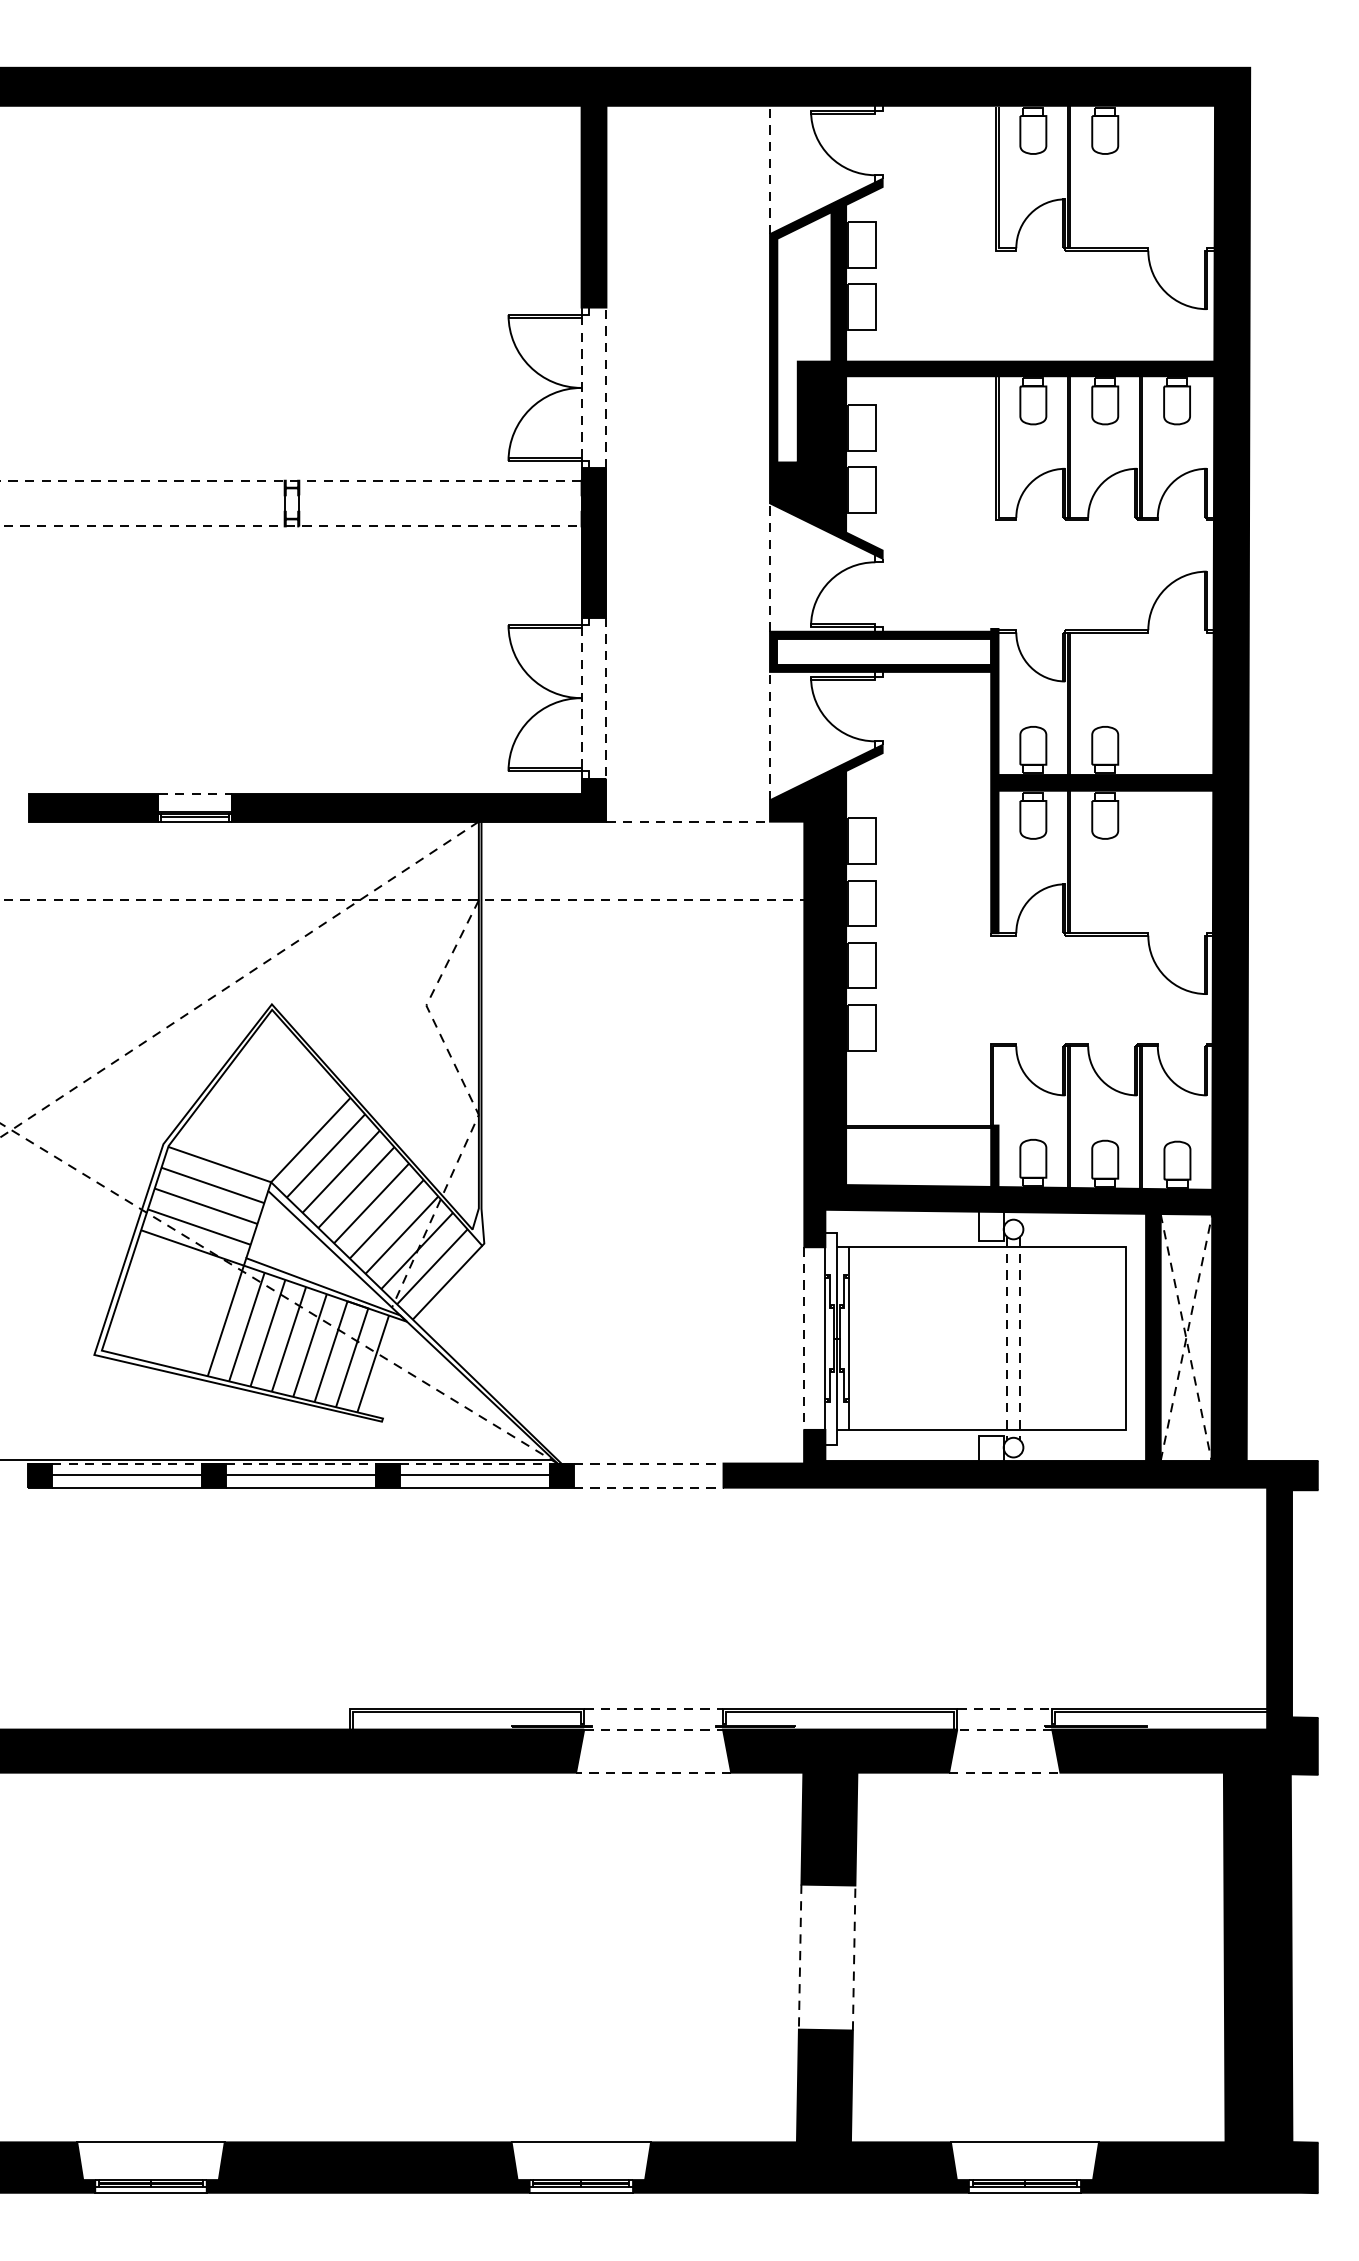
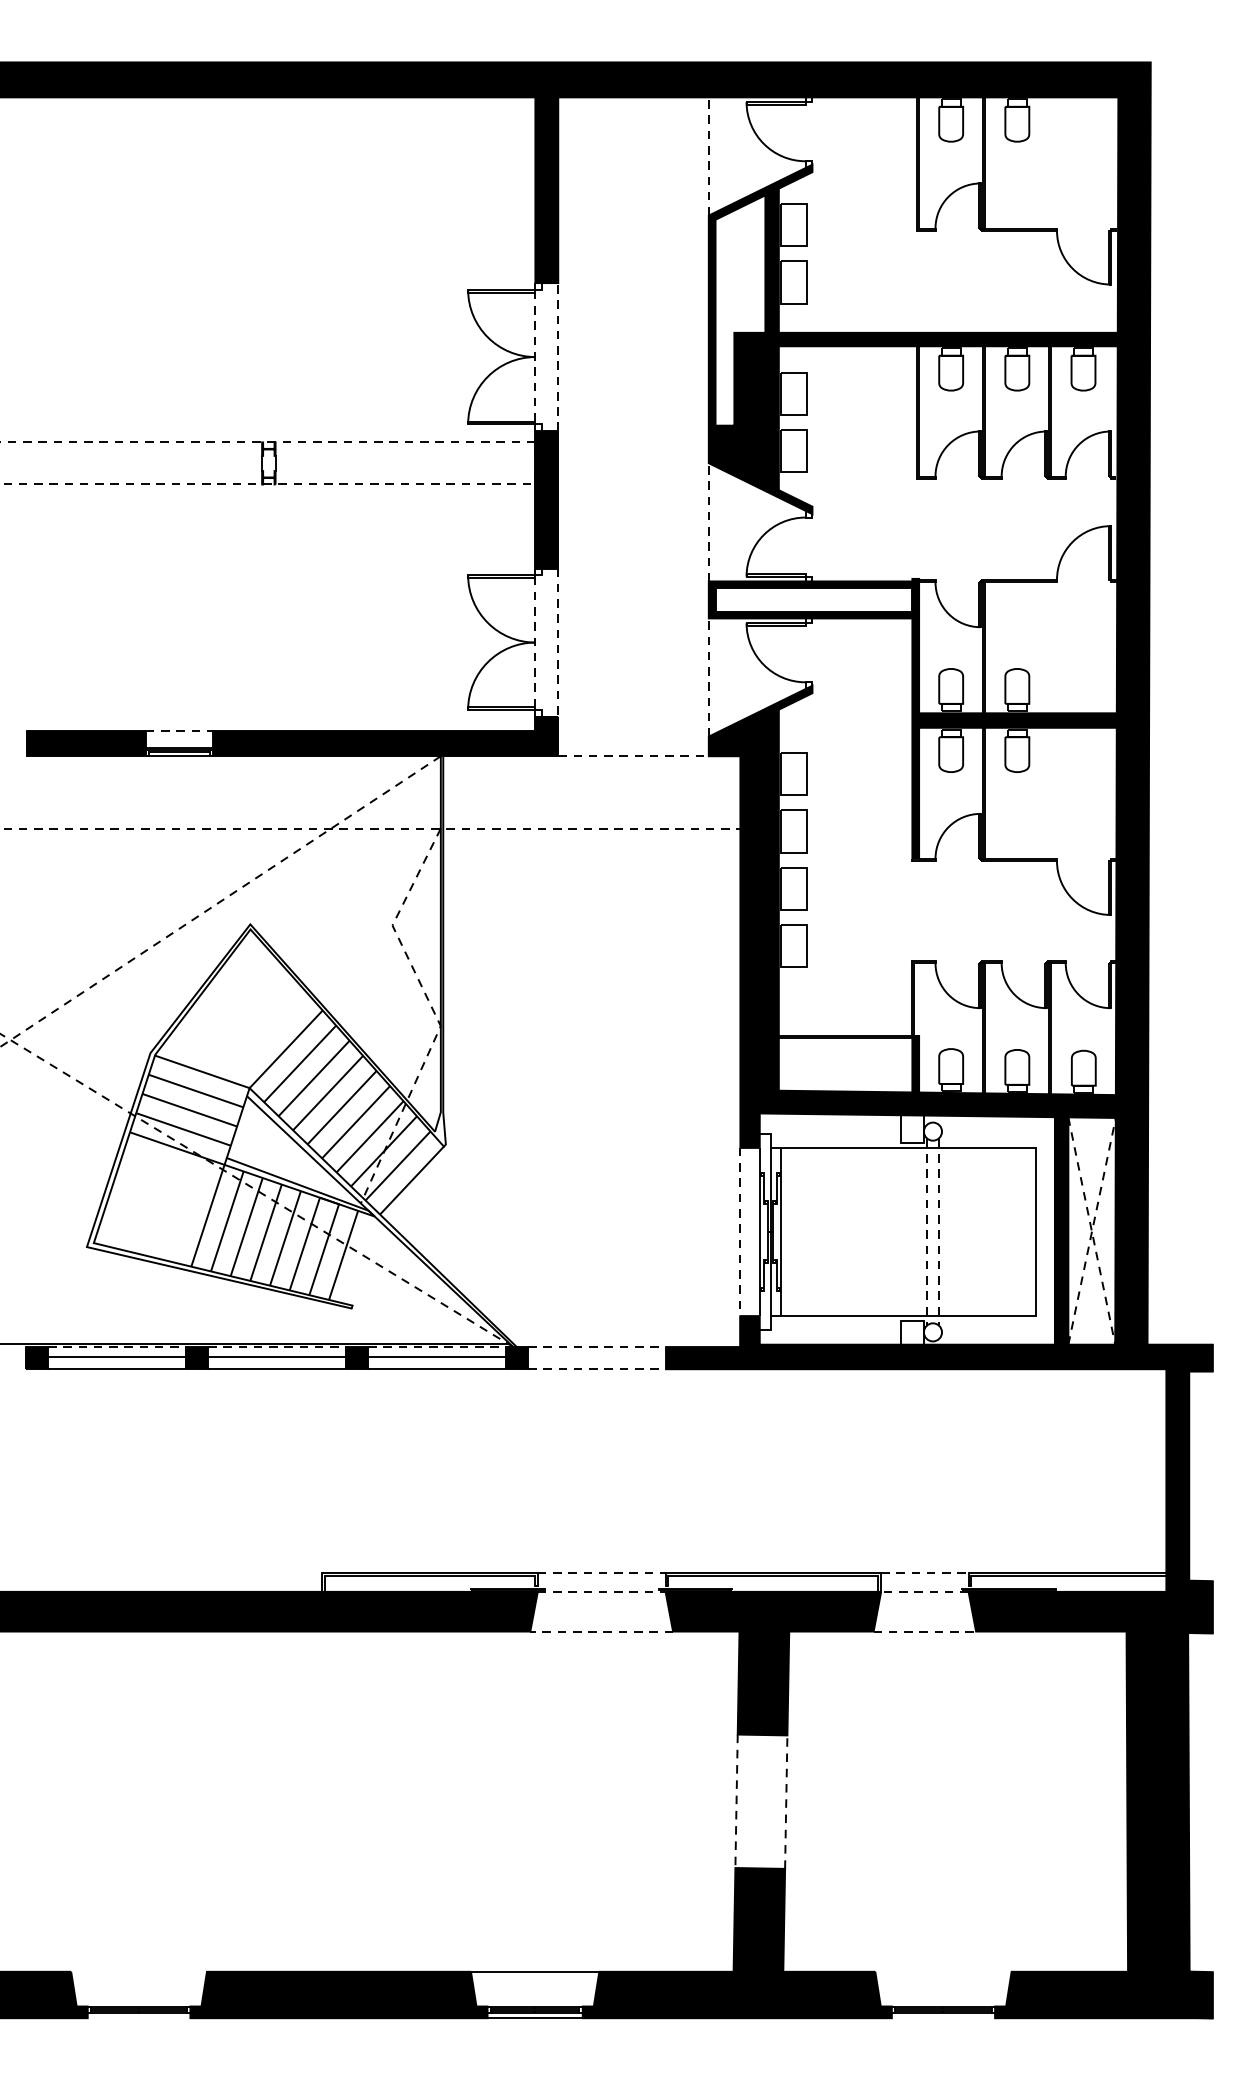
line: (150, 2142) -> (138, 1971), removed
line: (1025, 2142) -> (943, 1971), removed
line: (150, 2193) -> (138, 2018), removed
line: (1025, 2193) -> (943, 2018), removed

